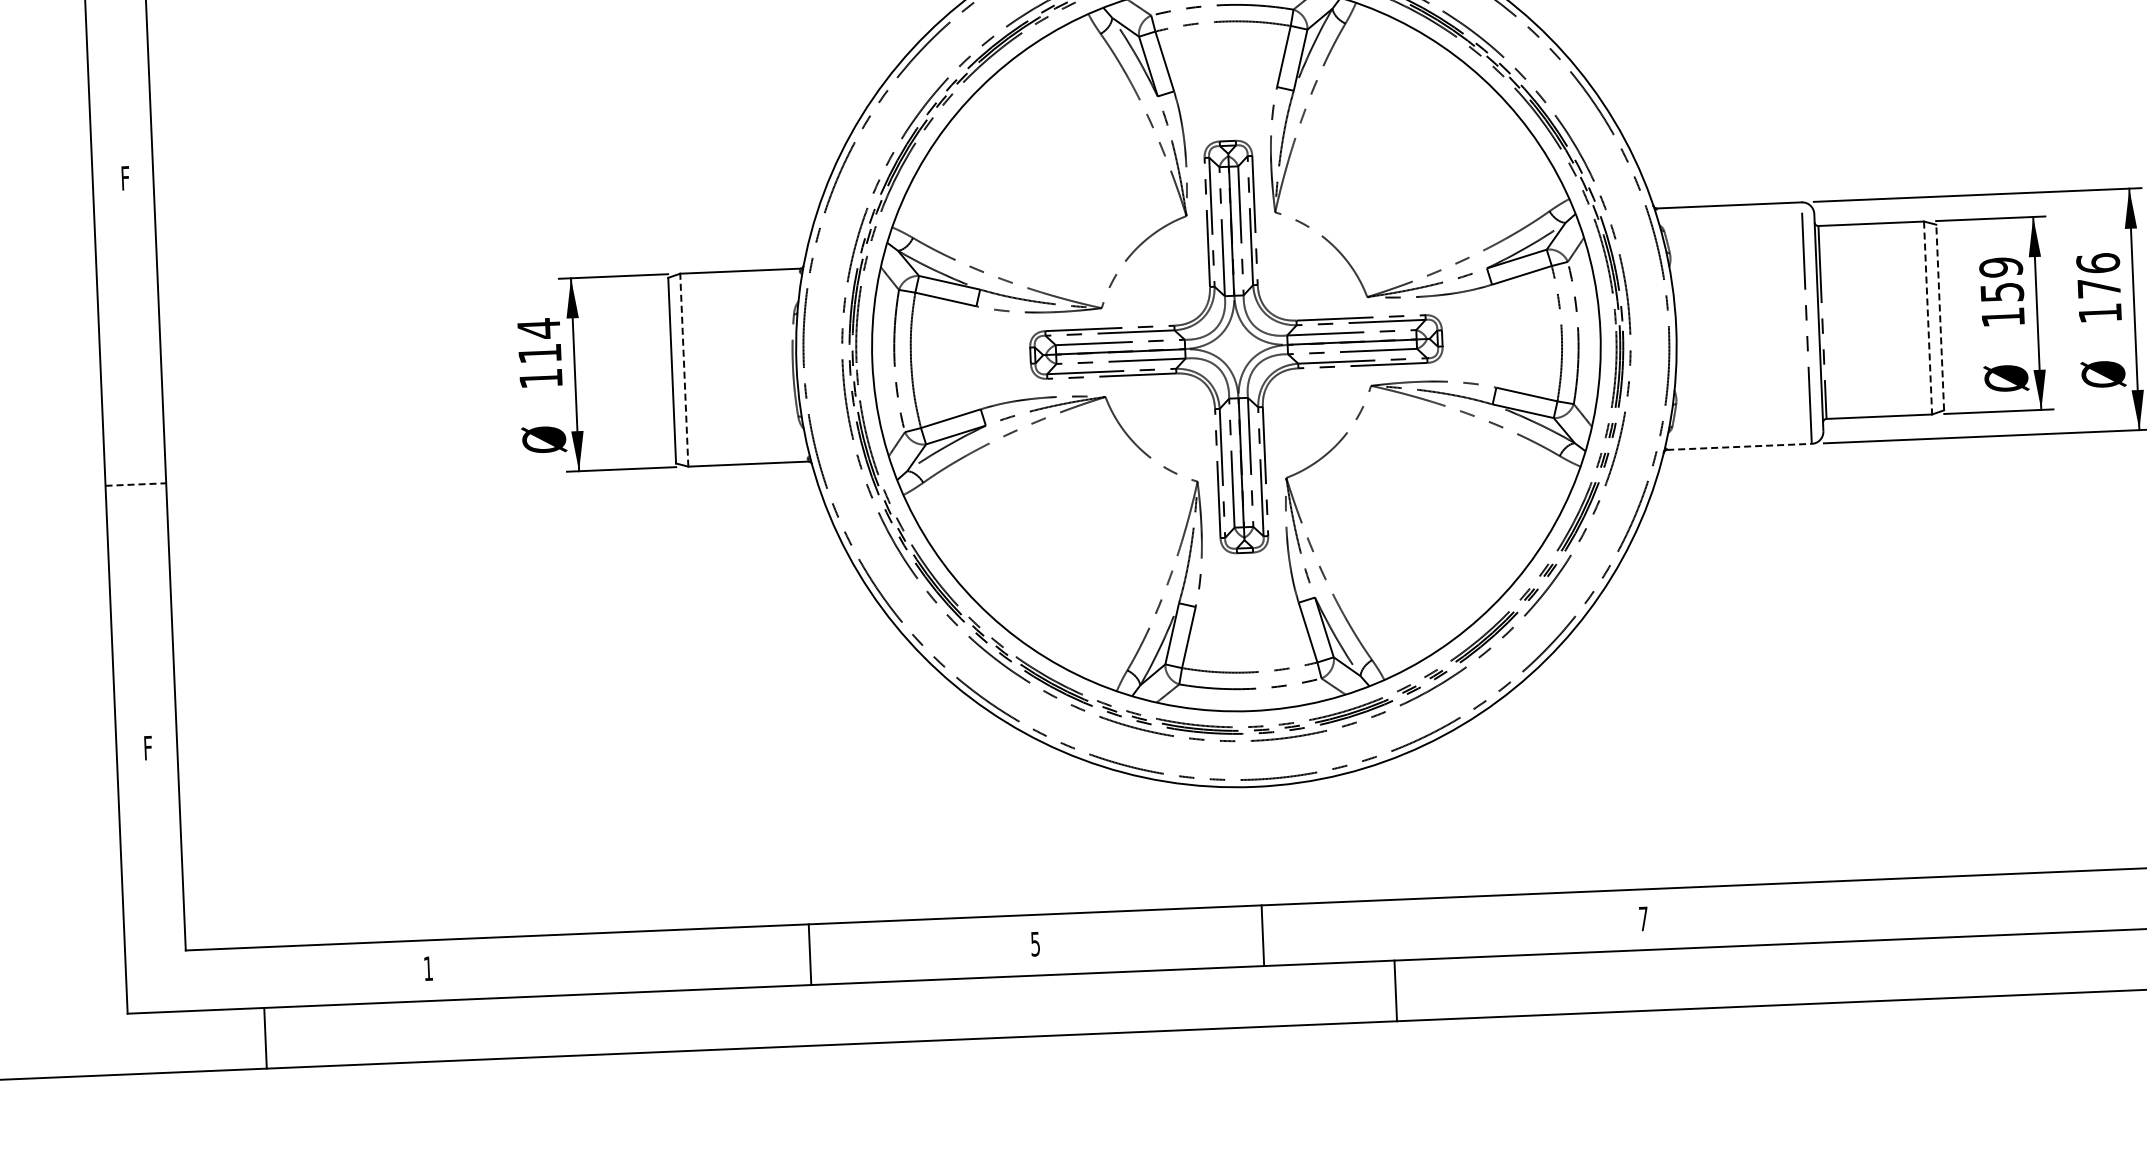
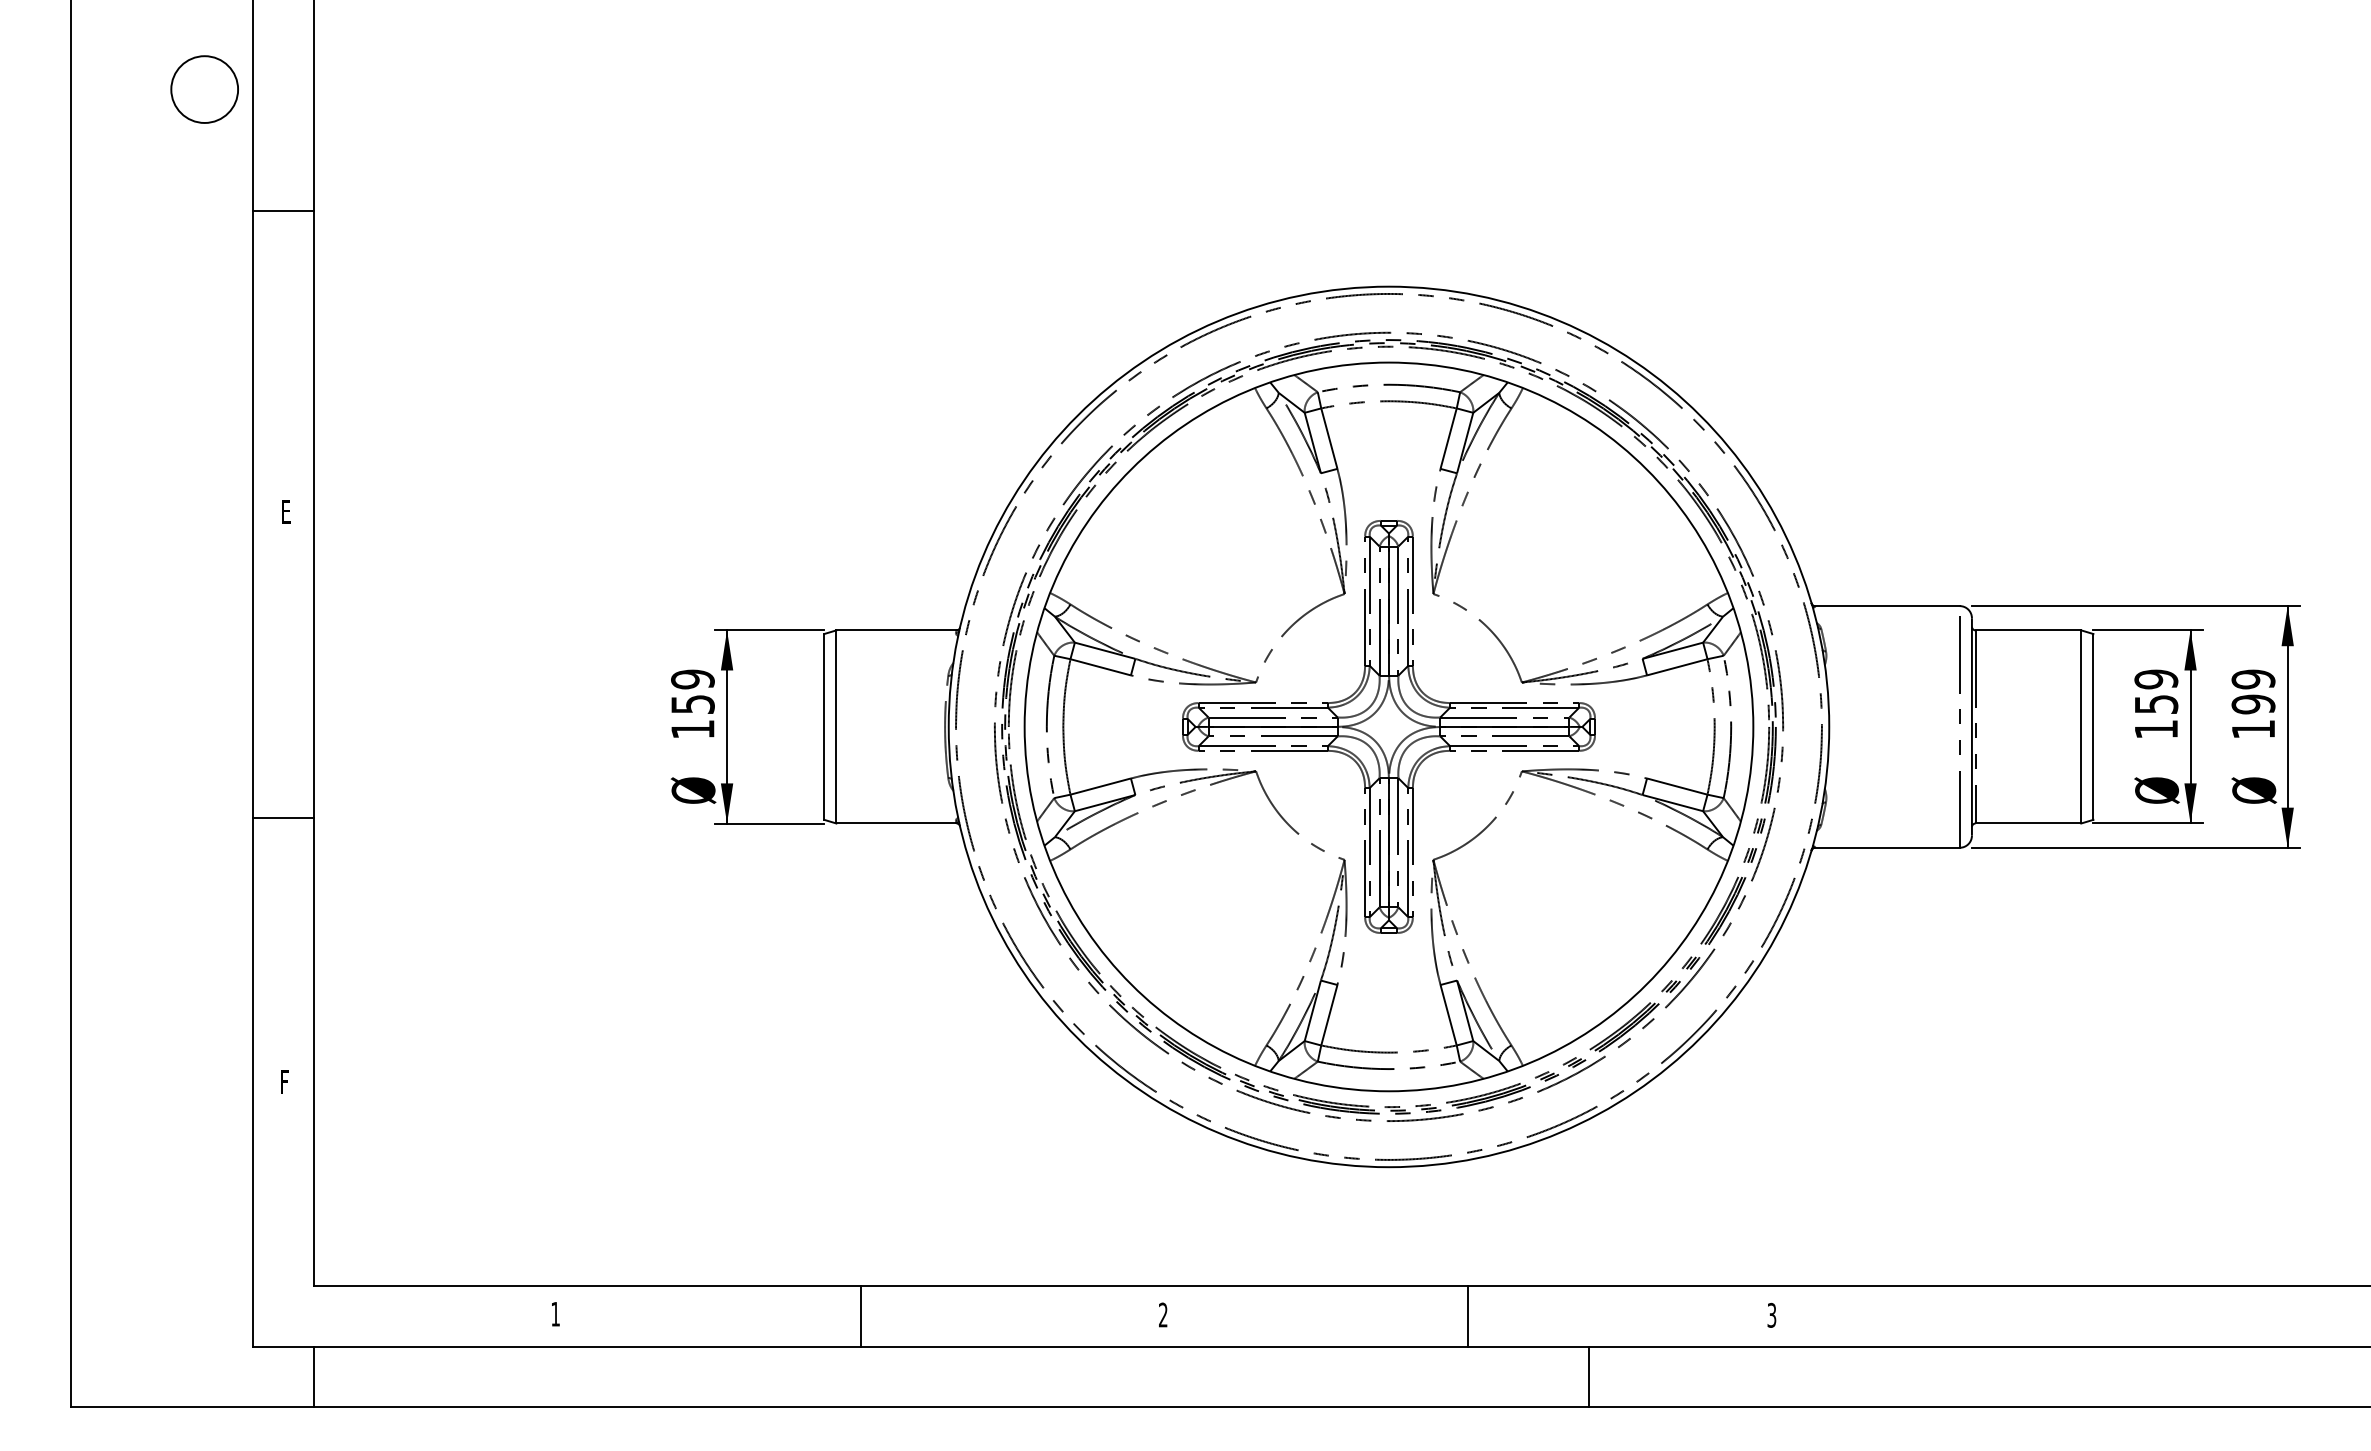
text: (125, 177) -> (286, 511), F -> E
text: (2098, 275) -> (2253, 691), 176 -> 199
line: (1928, 317) -> (2081, 726), dashed -> solid
line: (1940, 317) -> (2093, 726), dashed -> solid
text: (539, 340) -> (692, 691), 114 -> 159
line: (684, 369) -> (836, 726), dashed -> solid
line: (1739, 446) -> (1887, 847), dashed -> solid
line: (136, 484) -> (284, 818), dashed -> solid
text: (1643, 918) -> (1771, 1314), 7 -> 3
line: (1262, 935) -> (1467, 1315), moved
text: (1035, 943) -> (1163, 1314), 5 -> 2
line: (809, 953) -> (860, 1315), moved
line: (1395, 990) -> (1589, 1376), moved
line: (265, 1037) -> (314, 1376), moved

